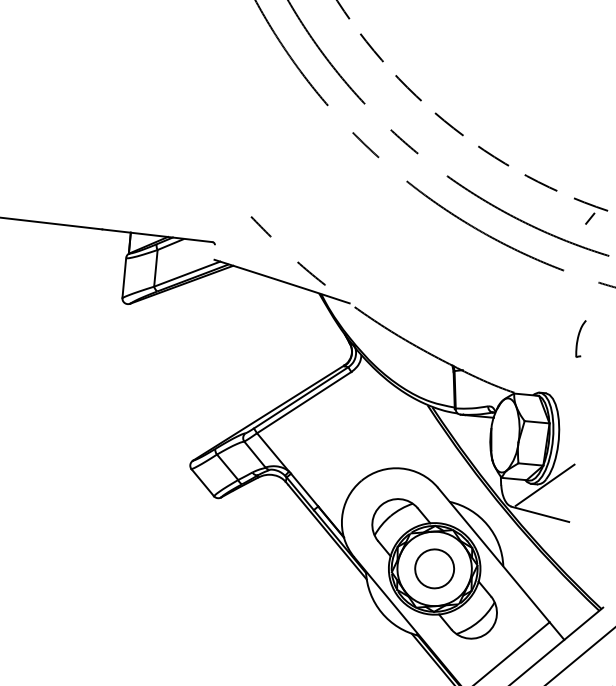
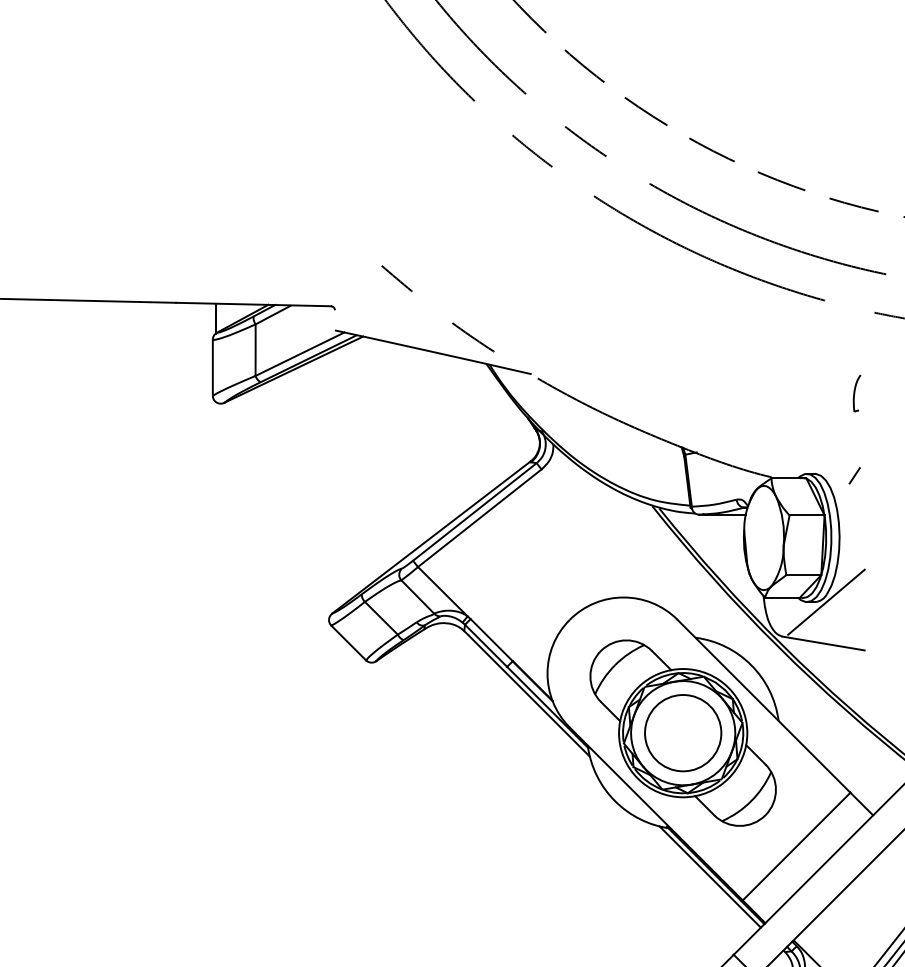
line: (590, 218) -> (854, 475), moved
part: (580, 338) -> (856, 393), size x0.7
circle: (434, 568) -> (682, 732), size x1.4

